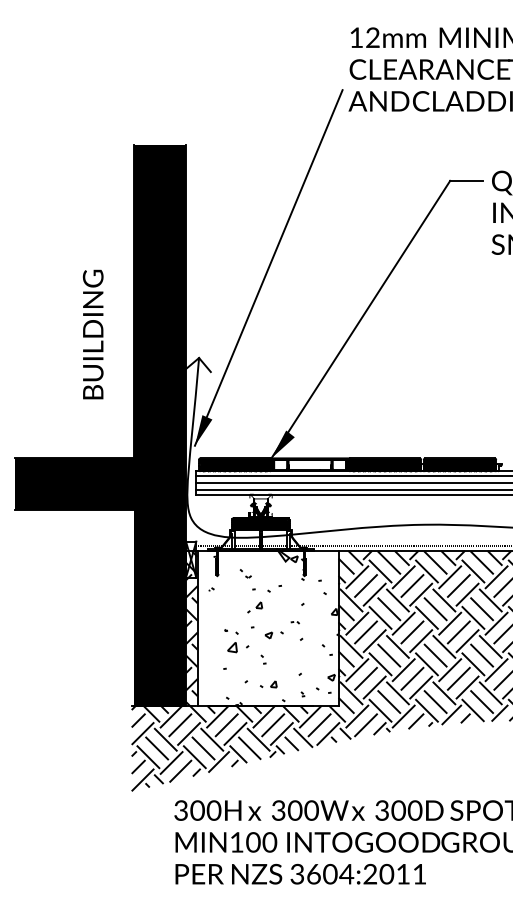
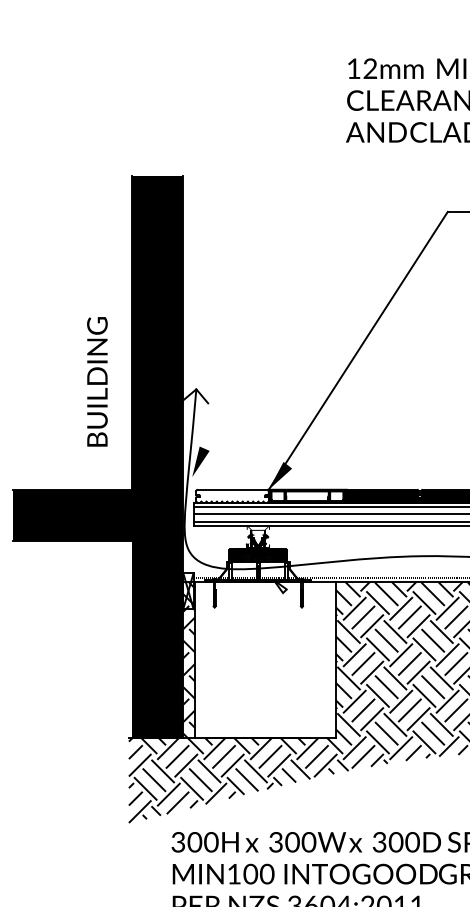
line: (268, 267) -> (265, 298), removed
text: (92, 334) -> (96, 381), moved
fill: (234, 464) -> (231, 495), removed
hatch: (273, 630) -> (270, 662), removed

